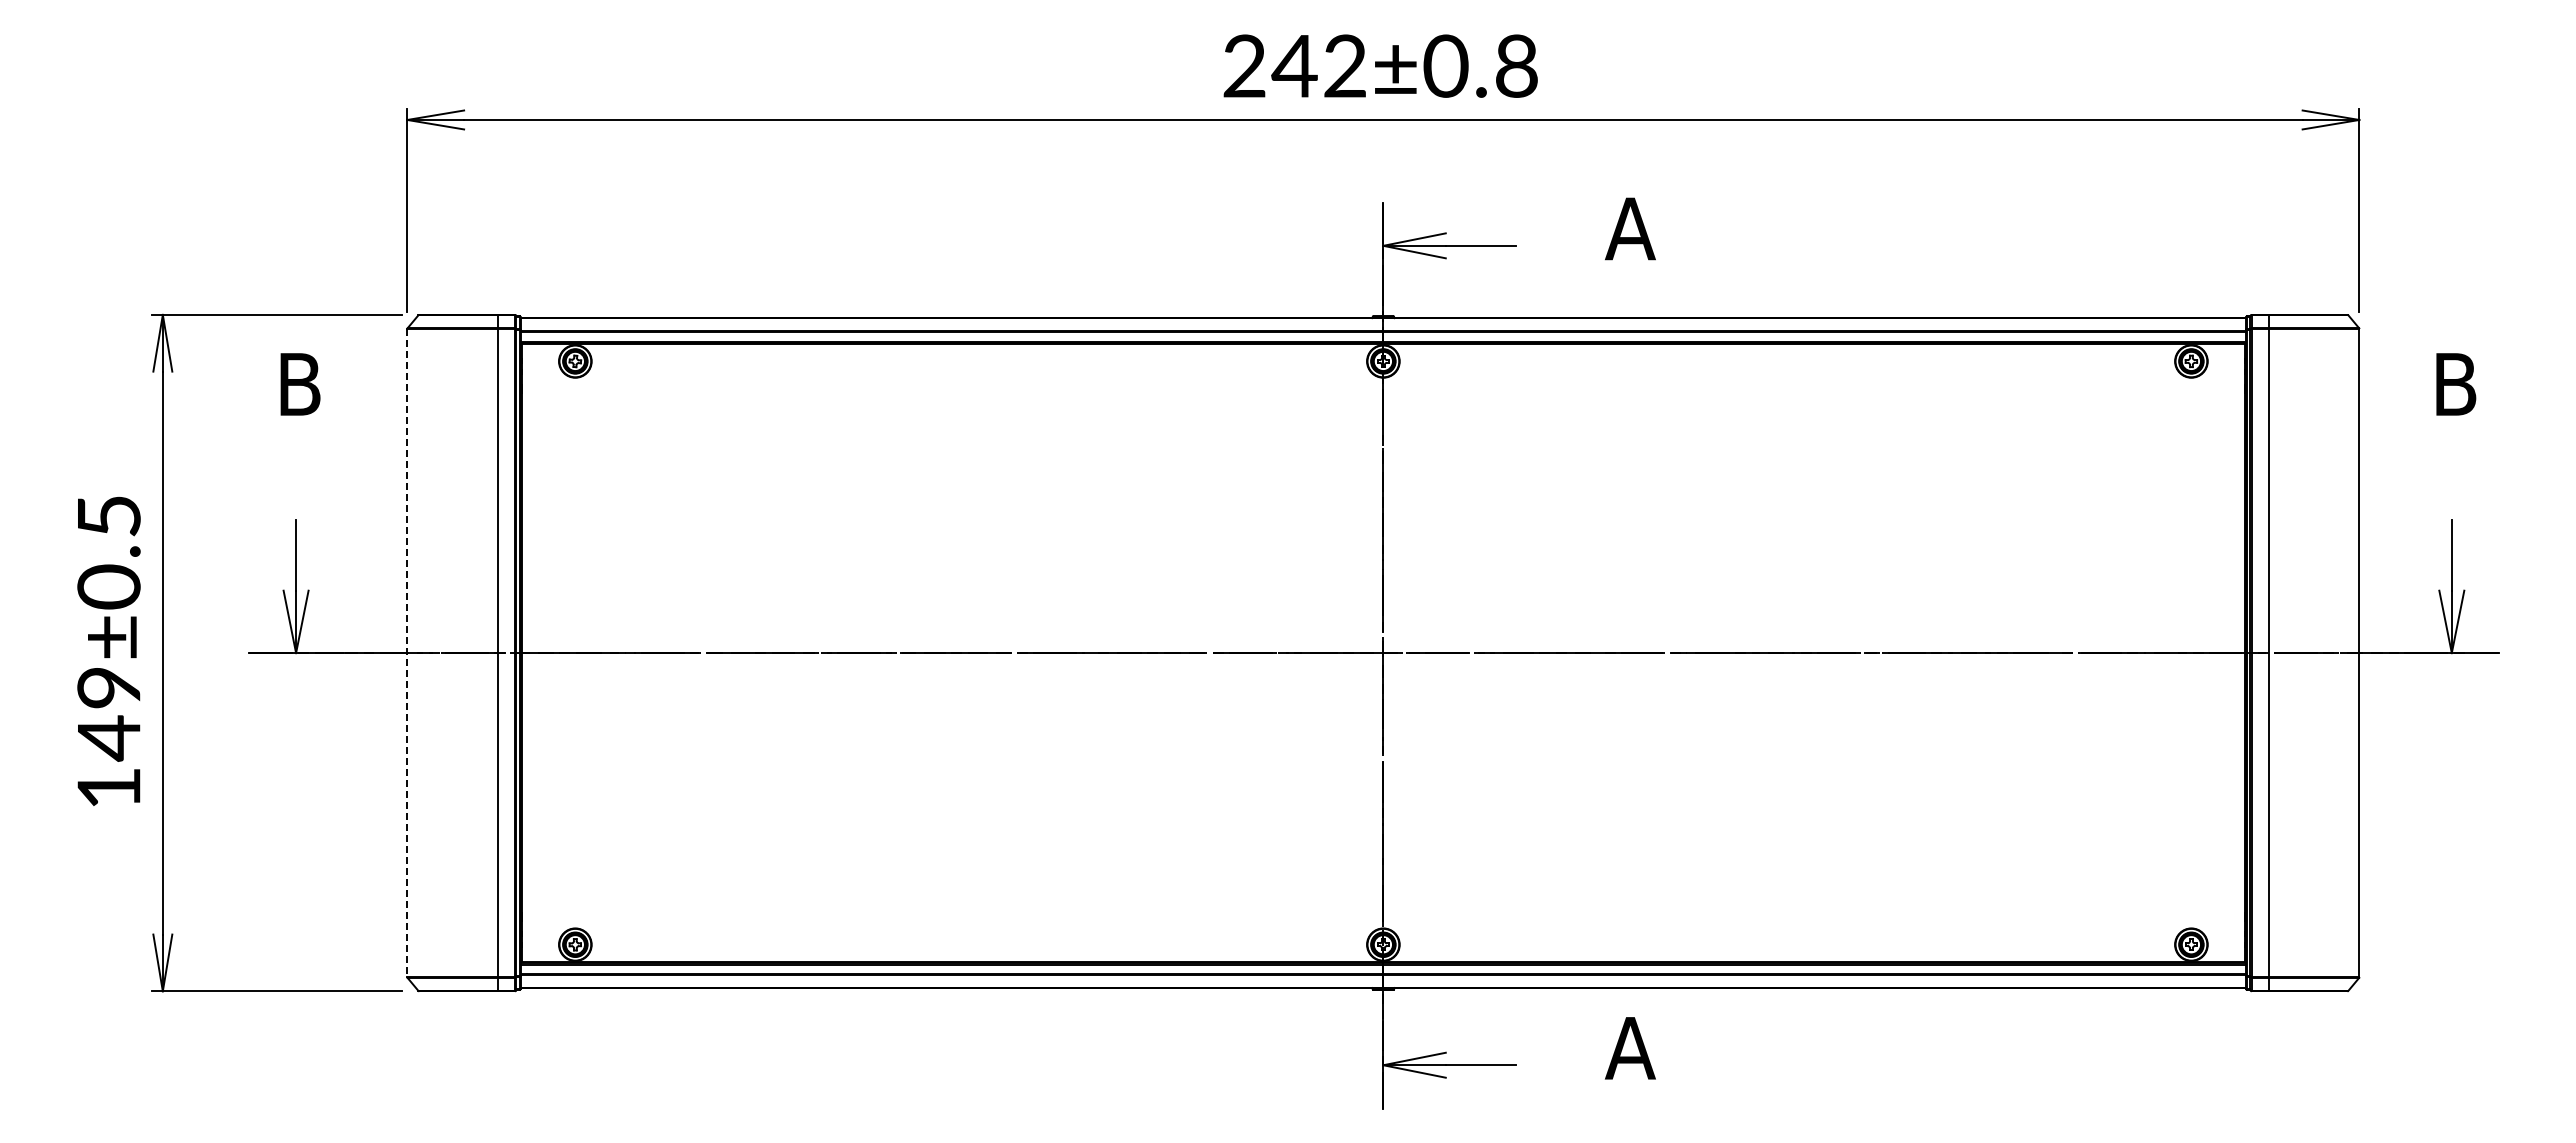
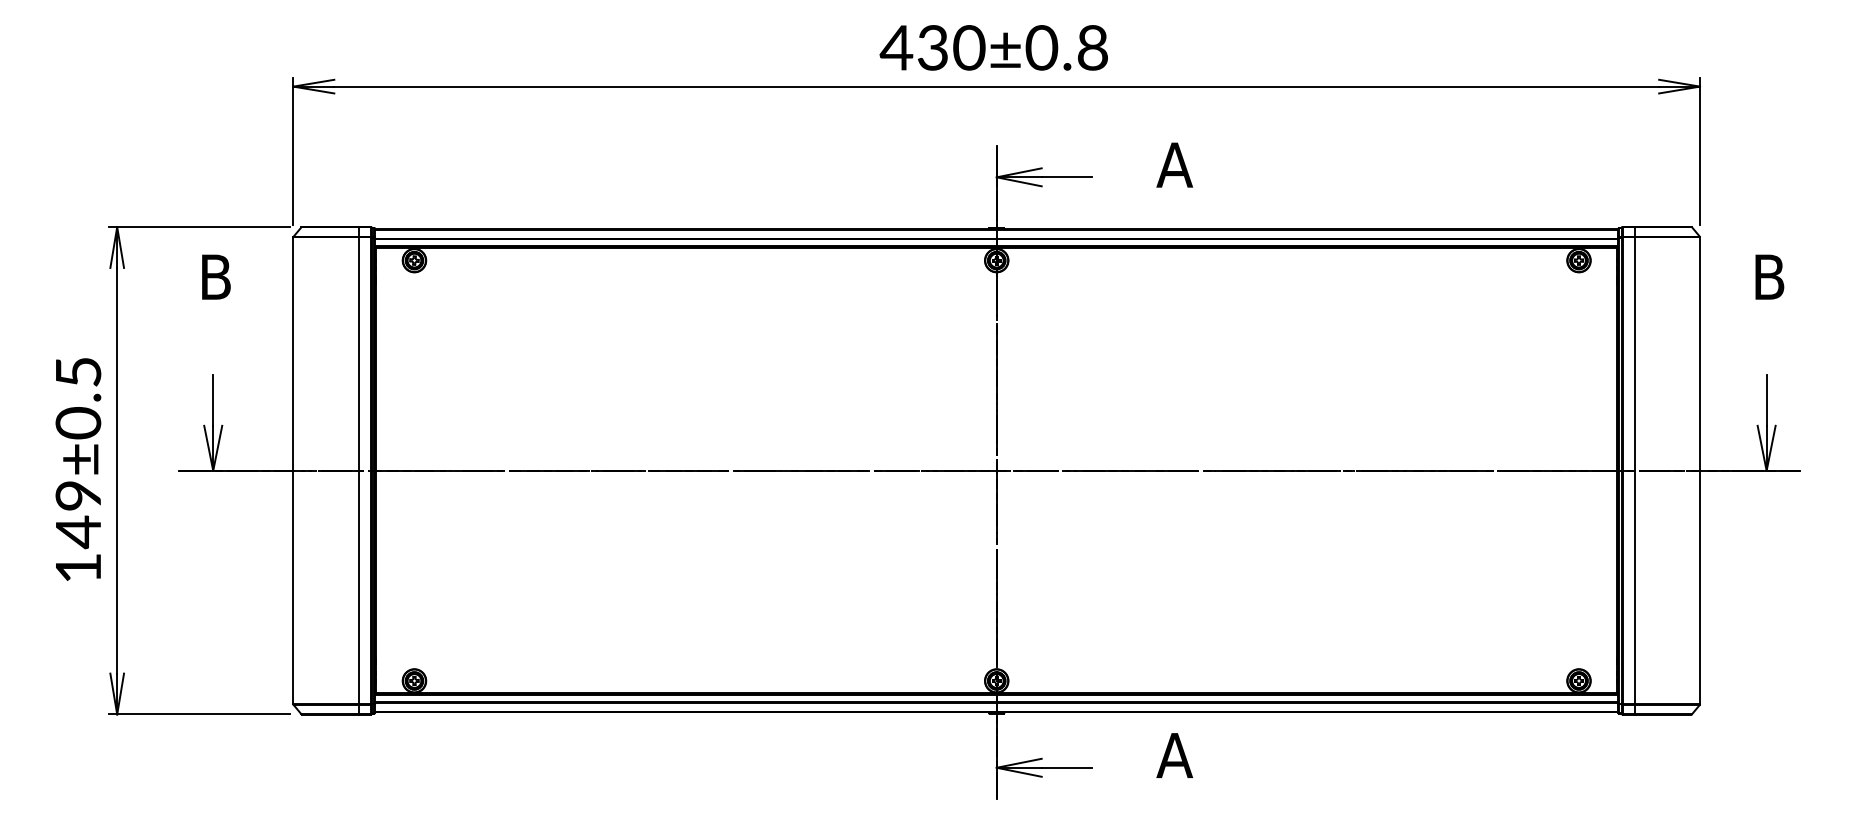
text: (1293, 65) -> (931, 47), 242±0.8 -> 430±0.8
line: (407, 653) -> (293, 471), dashed -> solid

